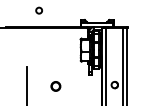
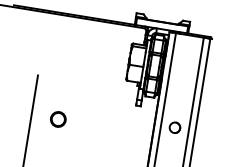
part: (55, 86) -> (57, 119), moved

